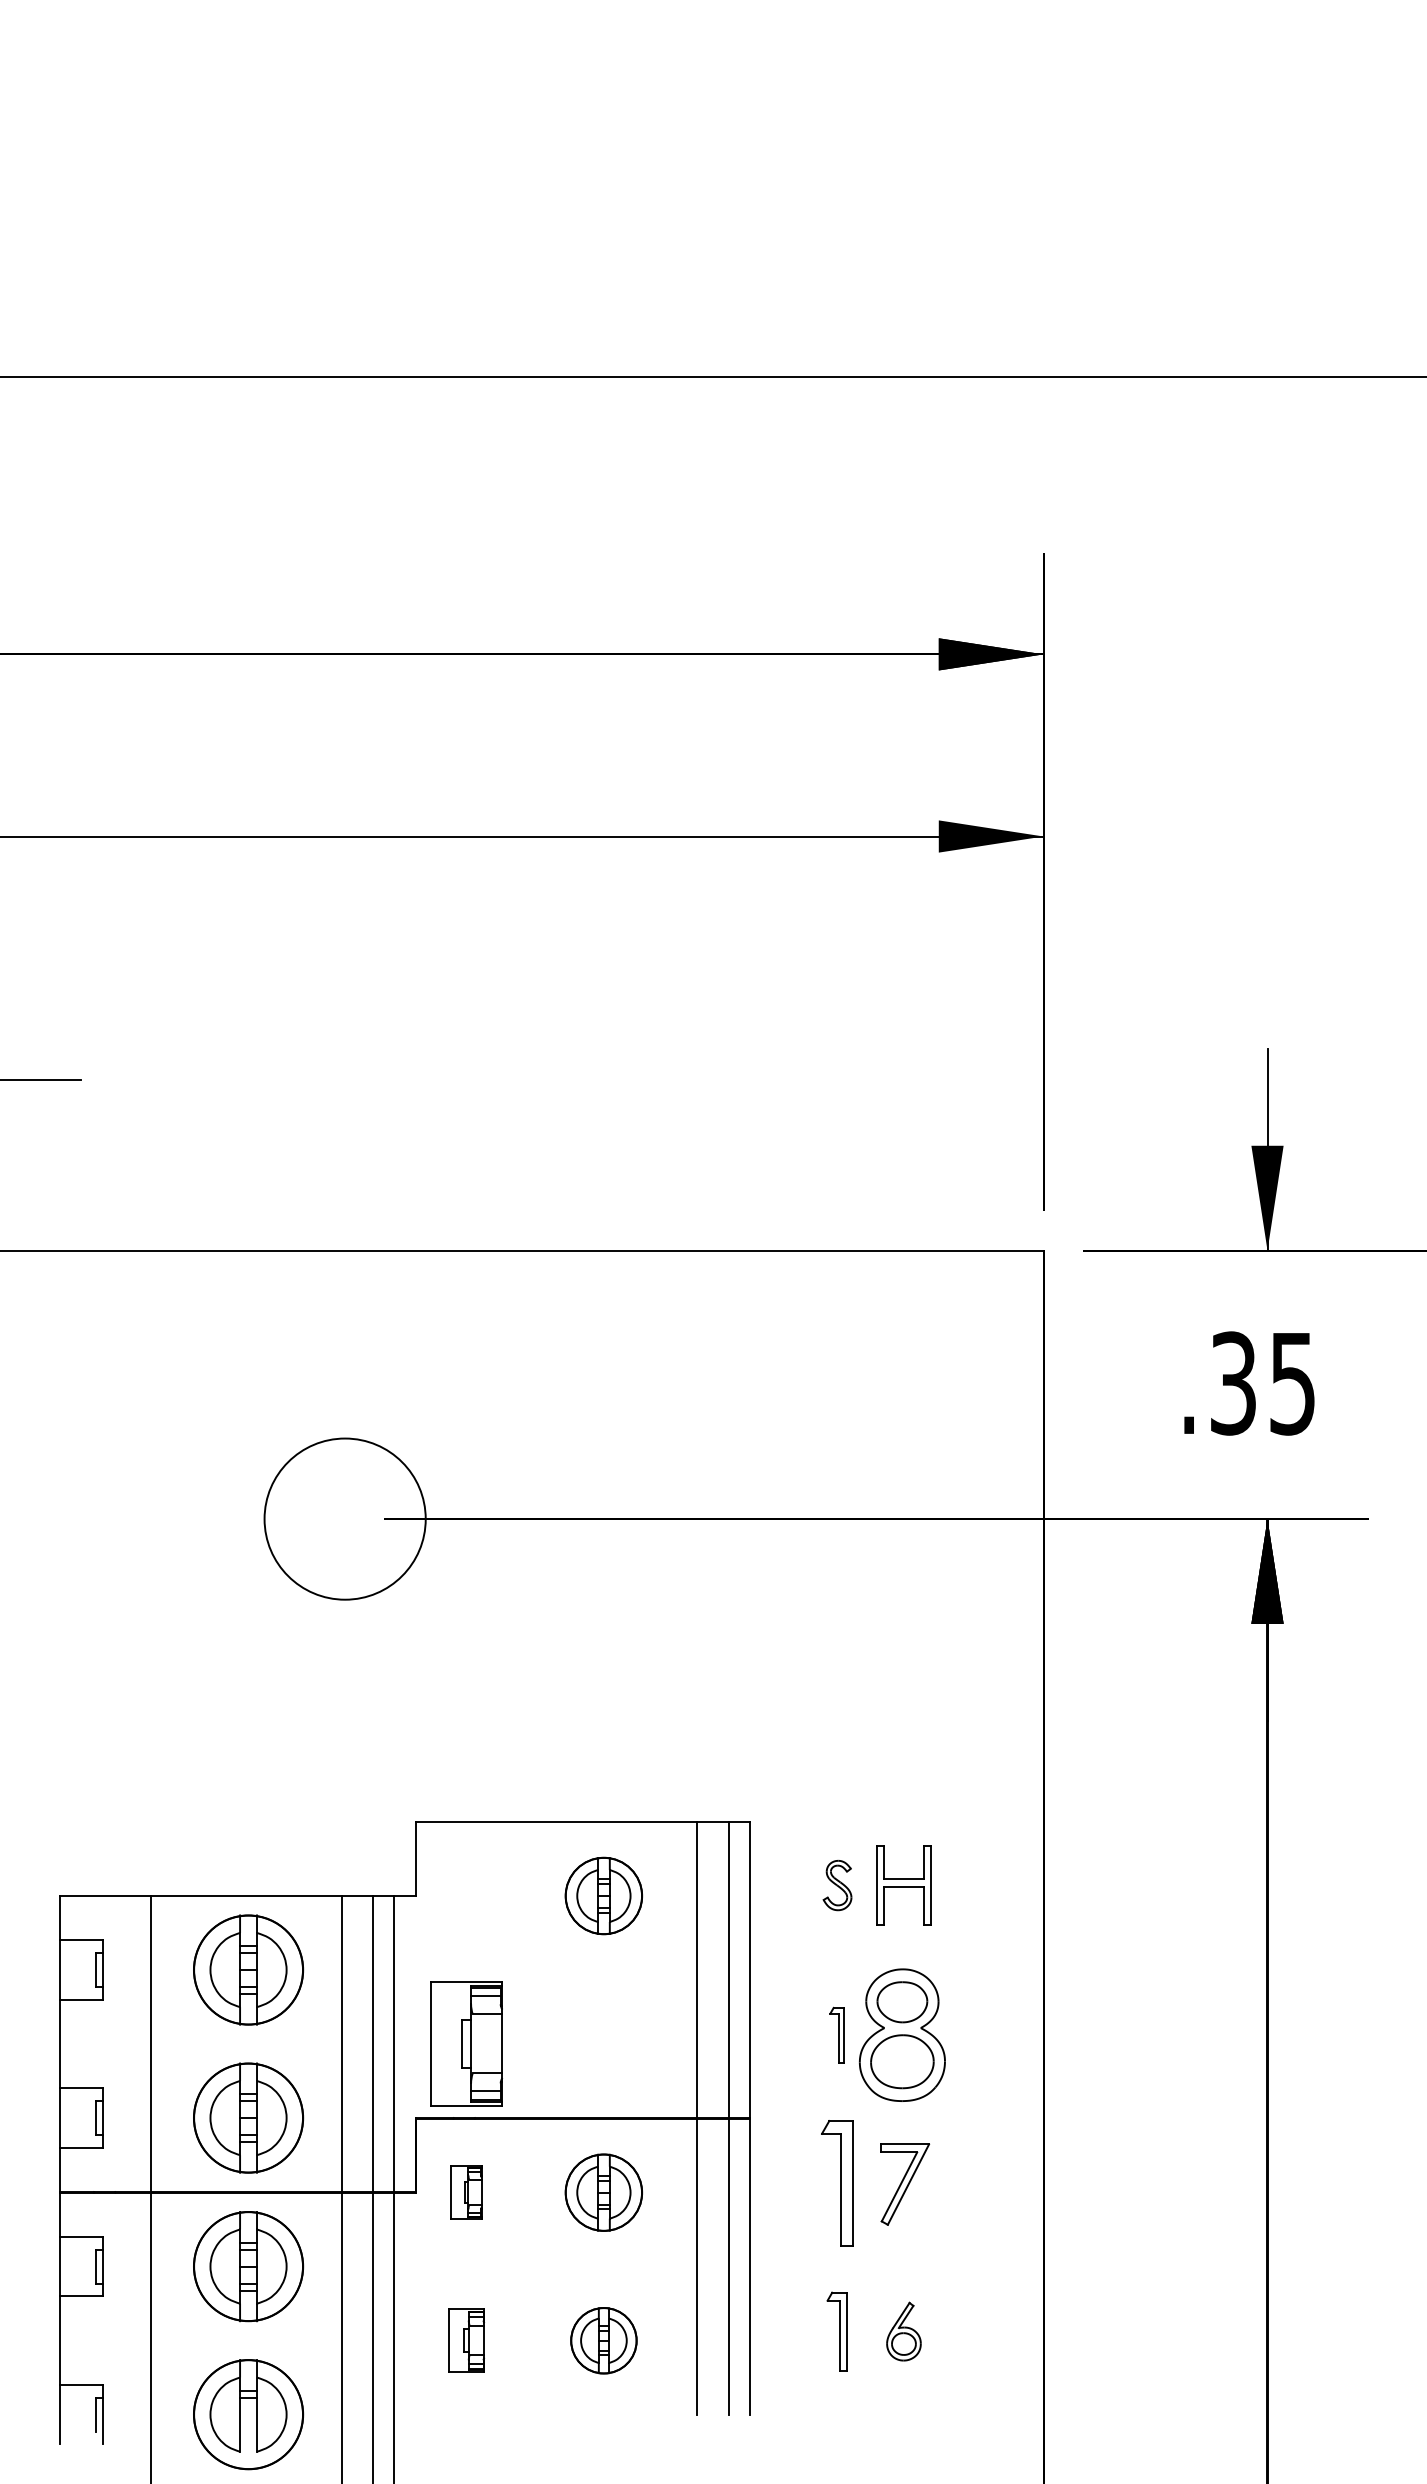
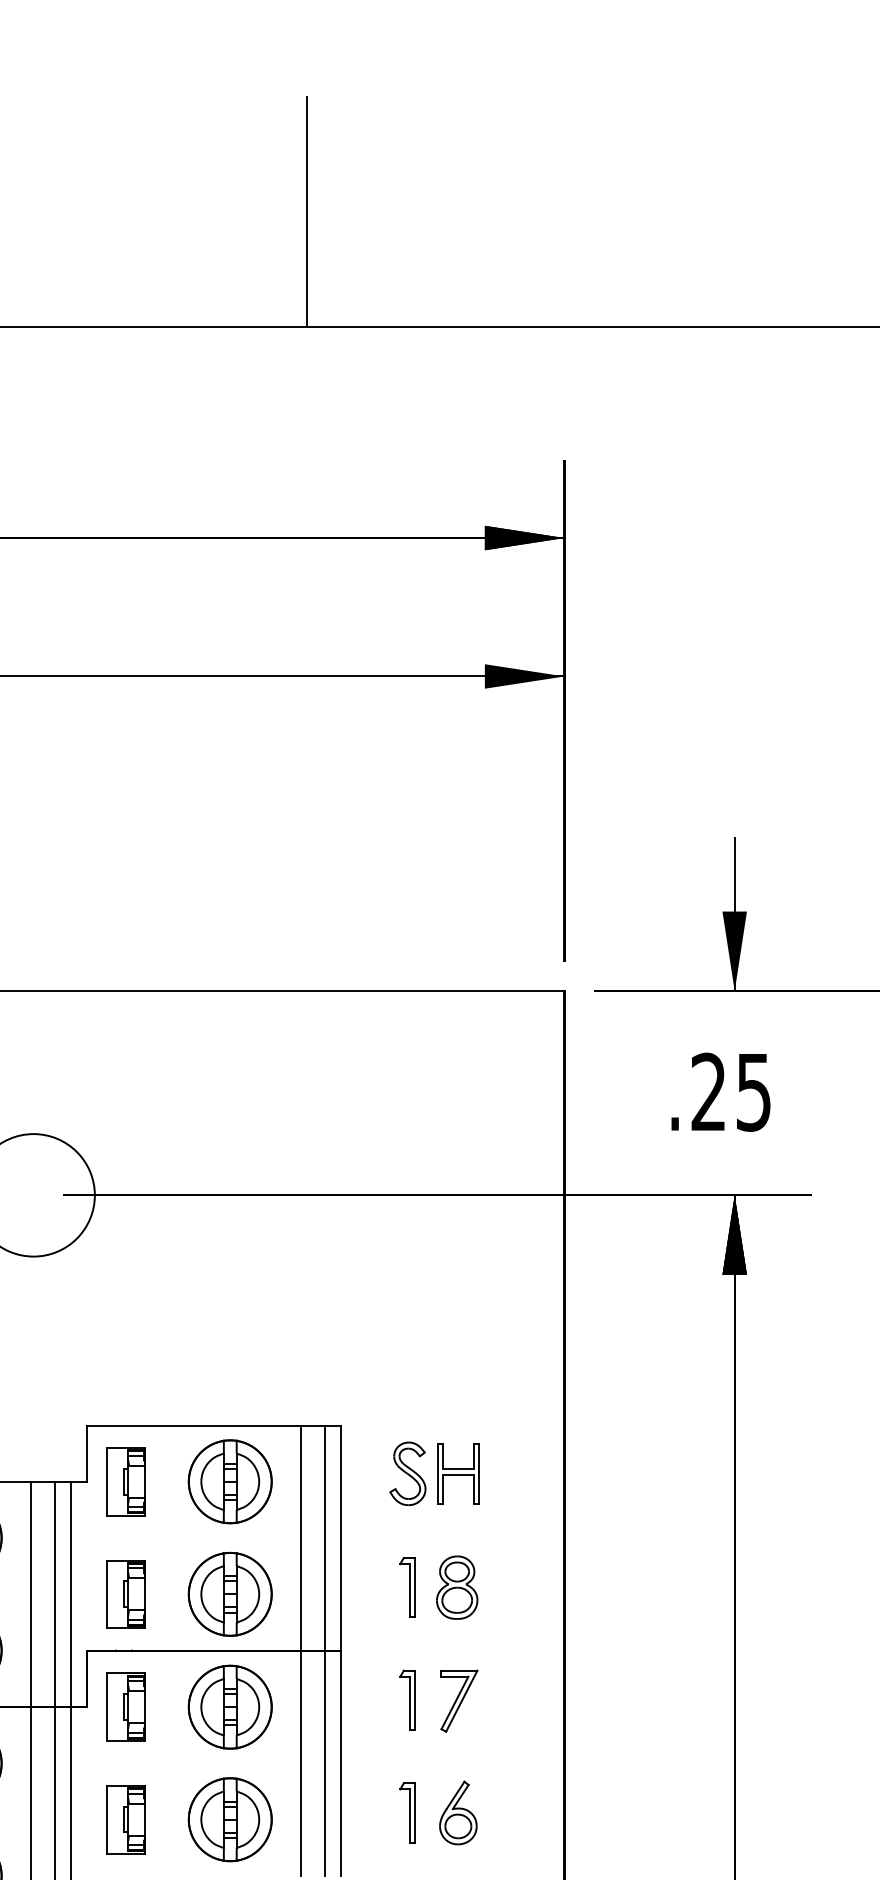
line: (705, 225) -> (307, 212), added
text: (1232, 1383) -> (708, 1092), .35 -> .25
part: (837, 1885) -> (407, 1473), size x1.67
part: (466, 1895) -> (125, 1481), added
part: (603, 1895) -> (229, 1481), size x1.43
part: (836, 2035) -> (407, 1587), size x1.43
part: (902, 2035) -> (457, 1587), size x0.62
part: (466, 2043) -> (125, 1593), size x0.71
part: (603, 2043) -> (229, 1593), added
part: (836, 2183) -> (407, 1700), size x0.62
part: (466, 2192) -> (125, 1707), size x1.67
part: (603, 2192) -> (229, 1707), size x1.43
part: (903, 2331) -> (458, 1812), size x1.43
part: (466, 2340) -> (125, 1819), size x1.43
part: (603, 2340) -> (229, 1819), size x1.67

